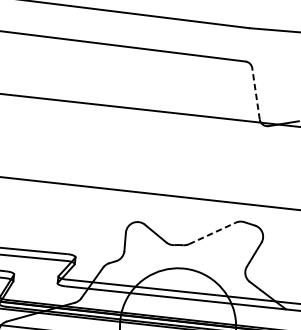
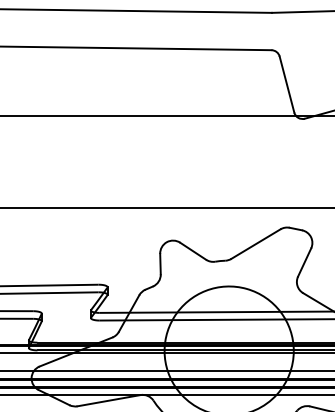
line: (256, 93) -> (287, 84), dashed -> solid
line: (212, 233) -> (255, 244), dashed -> solid

